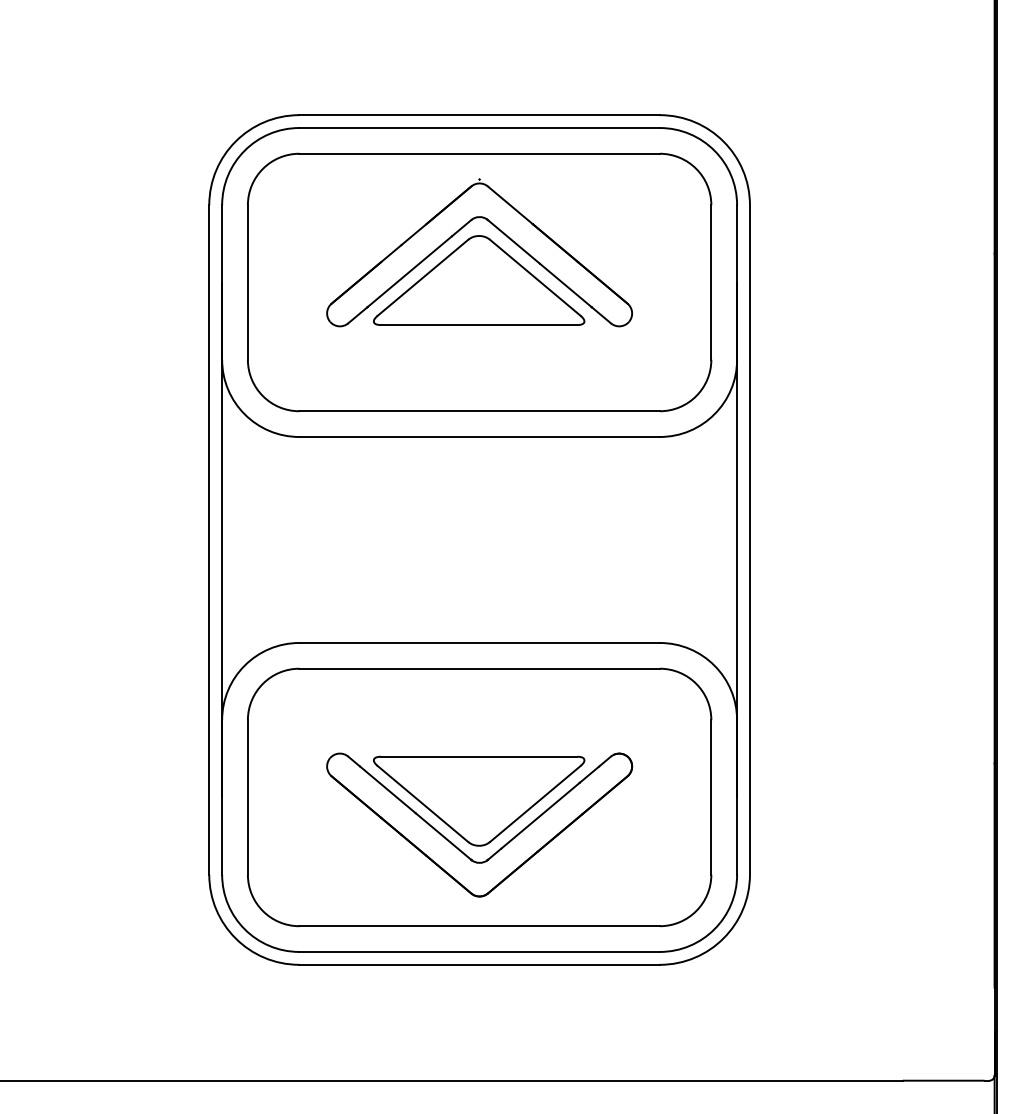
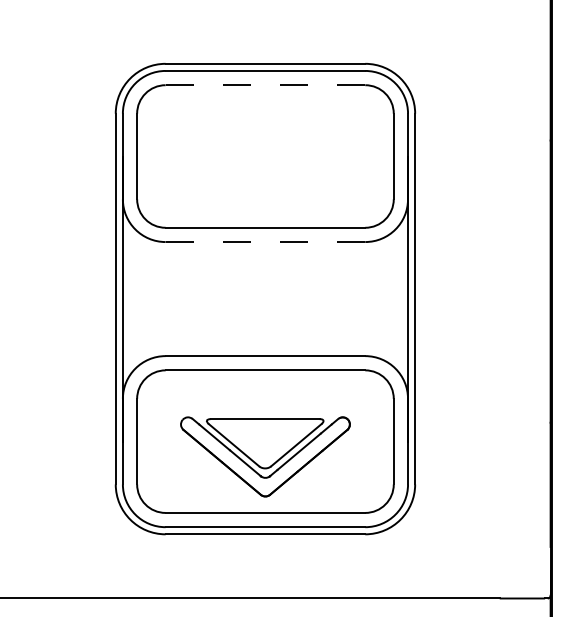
line: (479, 154) -> (265, 85), solid -> dashed
part: (479, 251) -> (265, 139), removed
line: (479, 437) -> (265, 242), solid -> dashed

